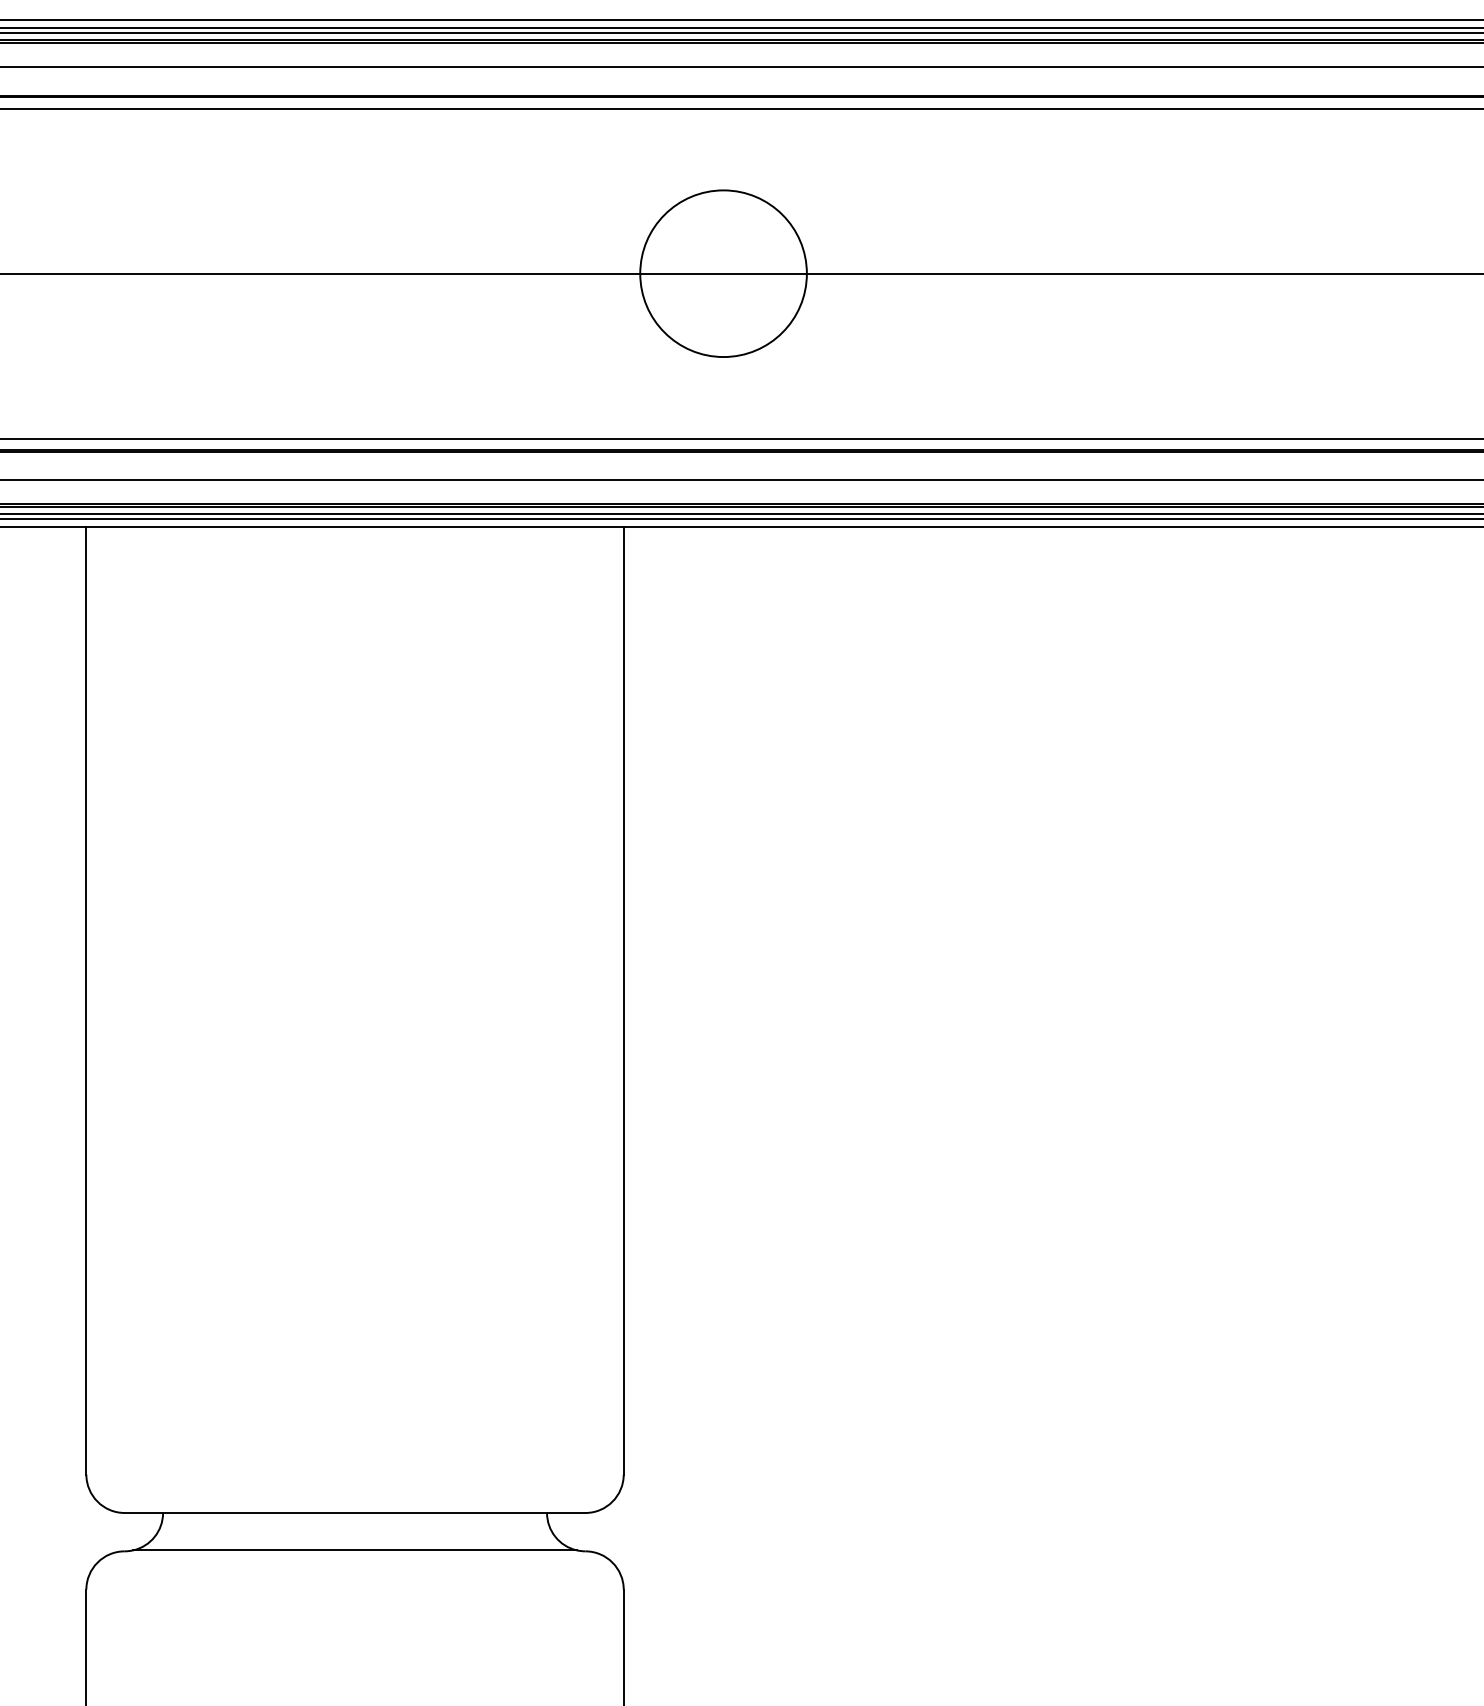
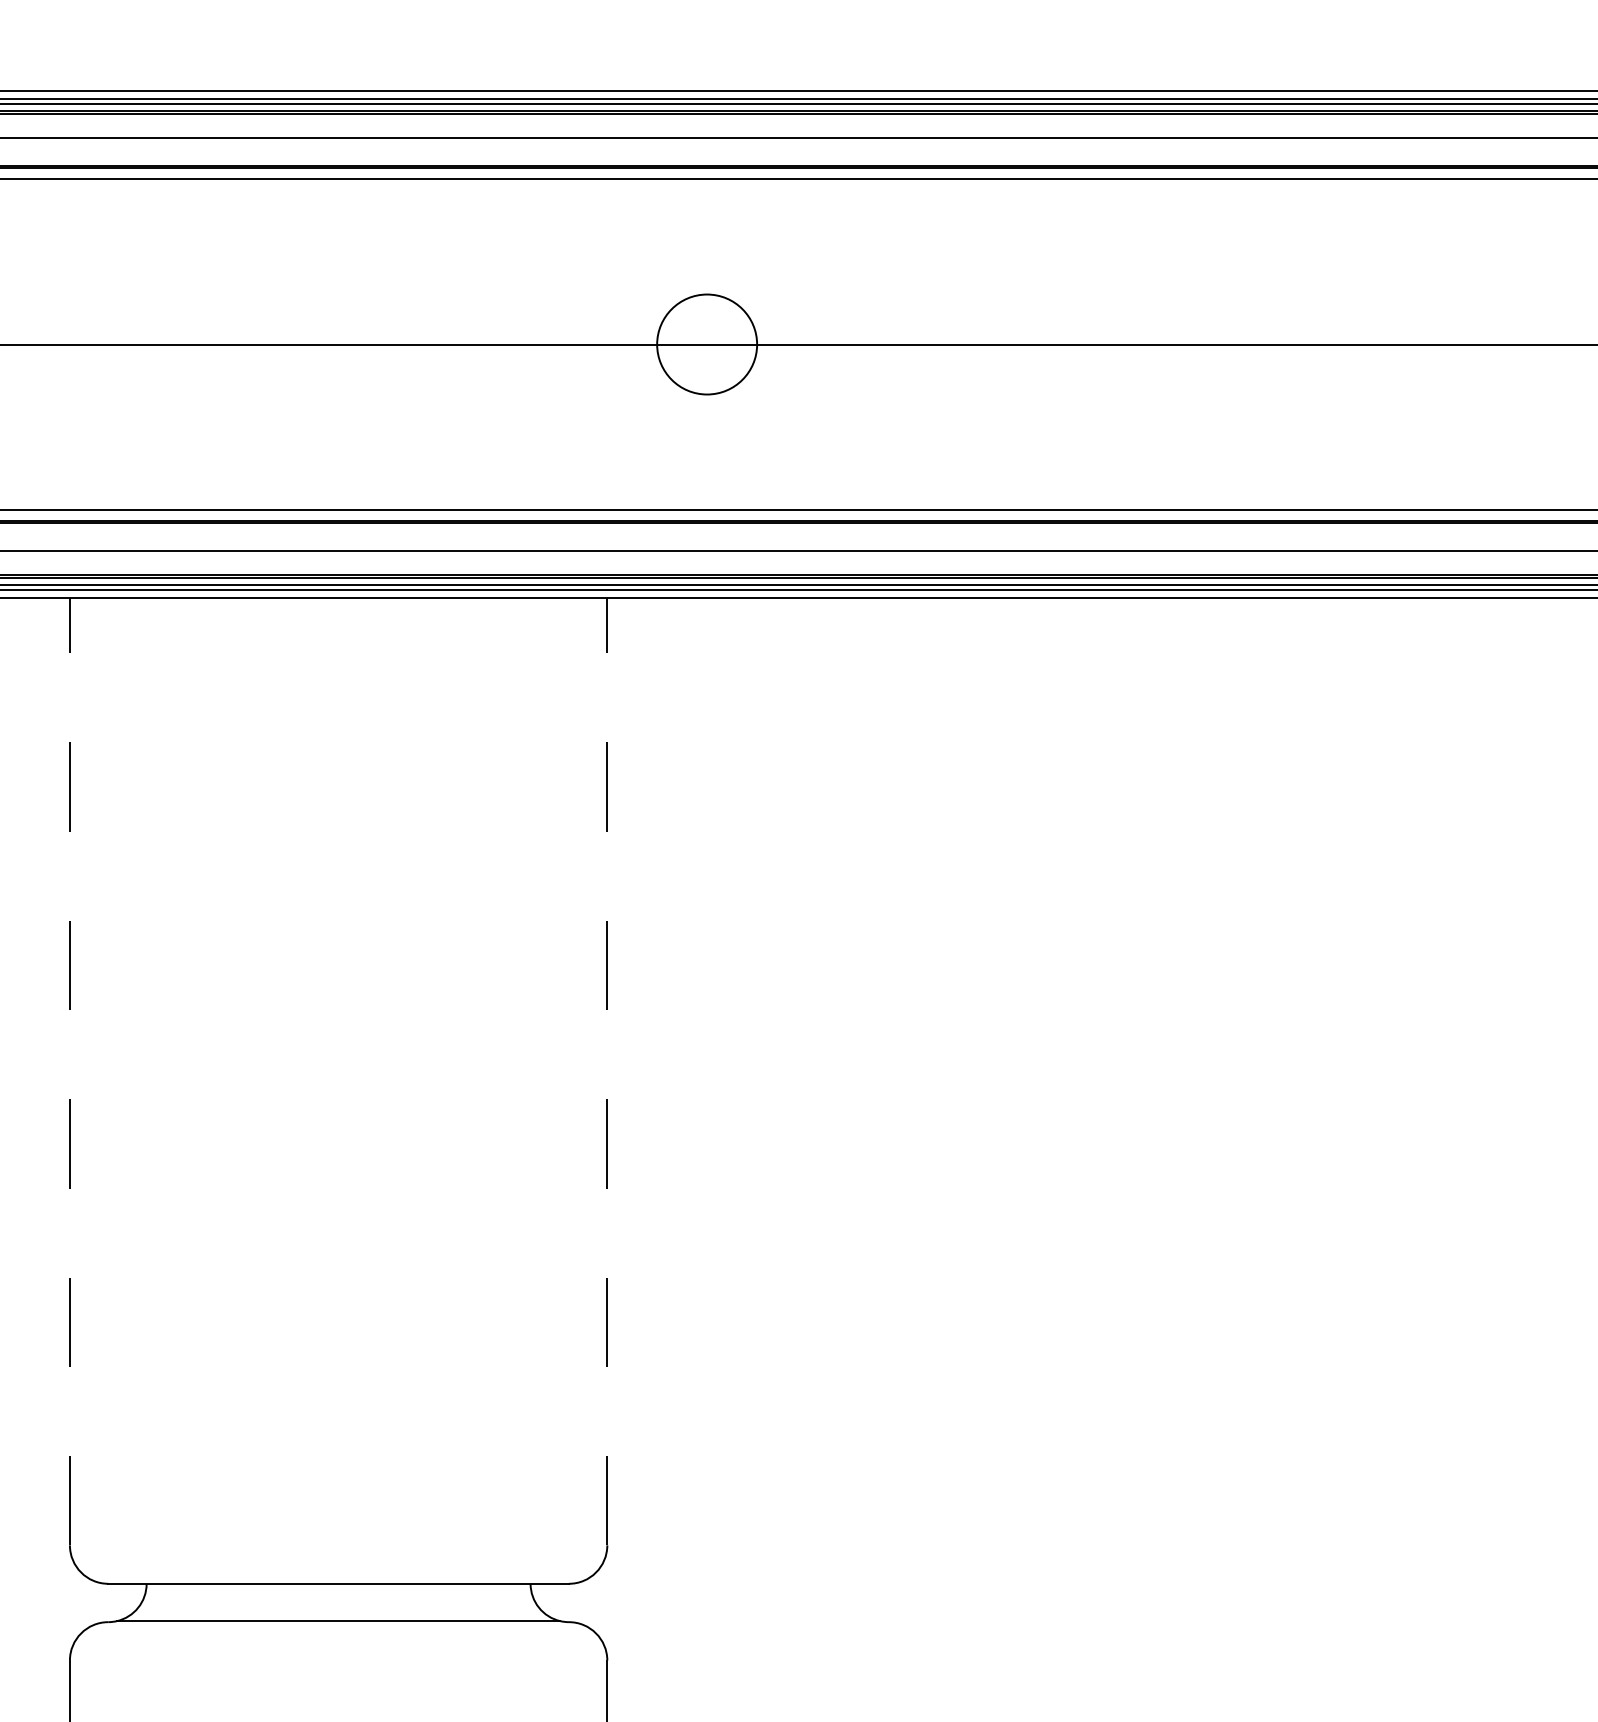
circle: (722, 273) -> (706, 344), size x0.6
line: (85, 1000) -> (69, 1071), solid -> dashed
line: (623, 1000) -> (607, 1071), solid -> dashed

